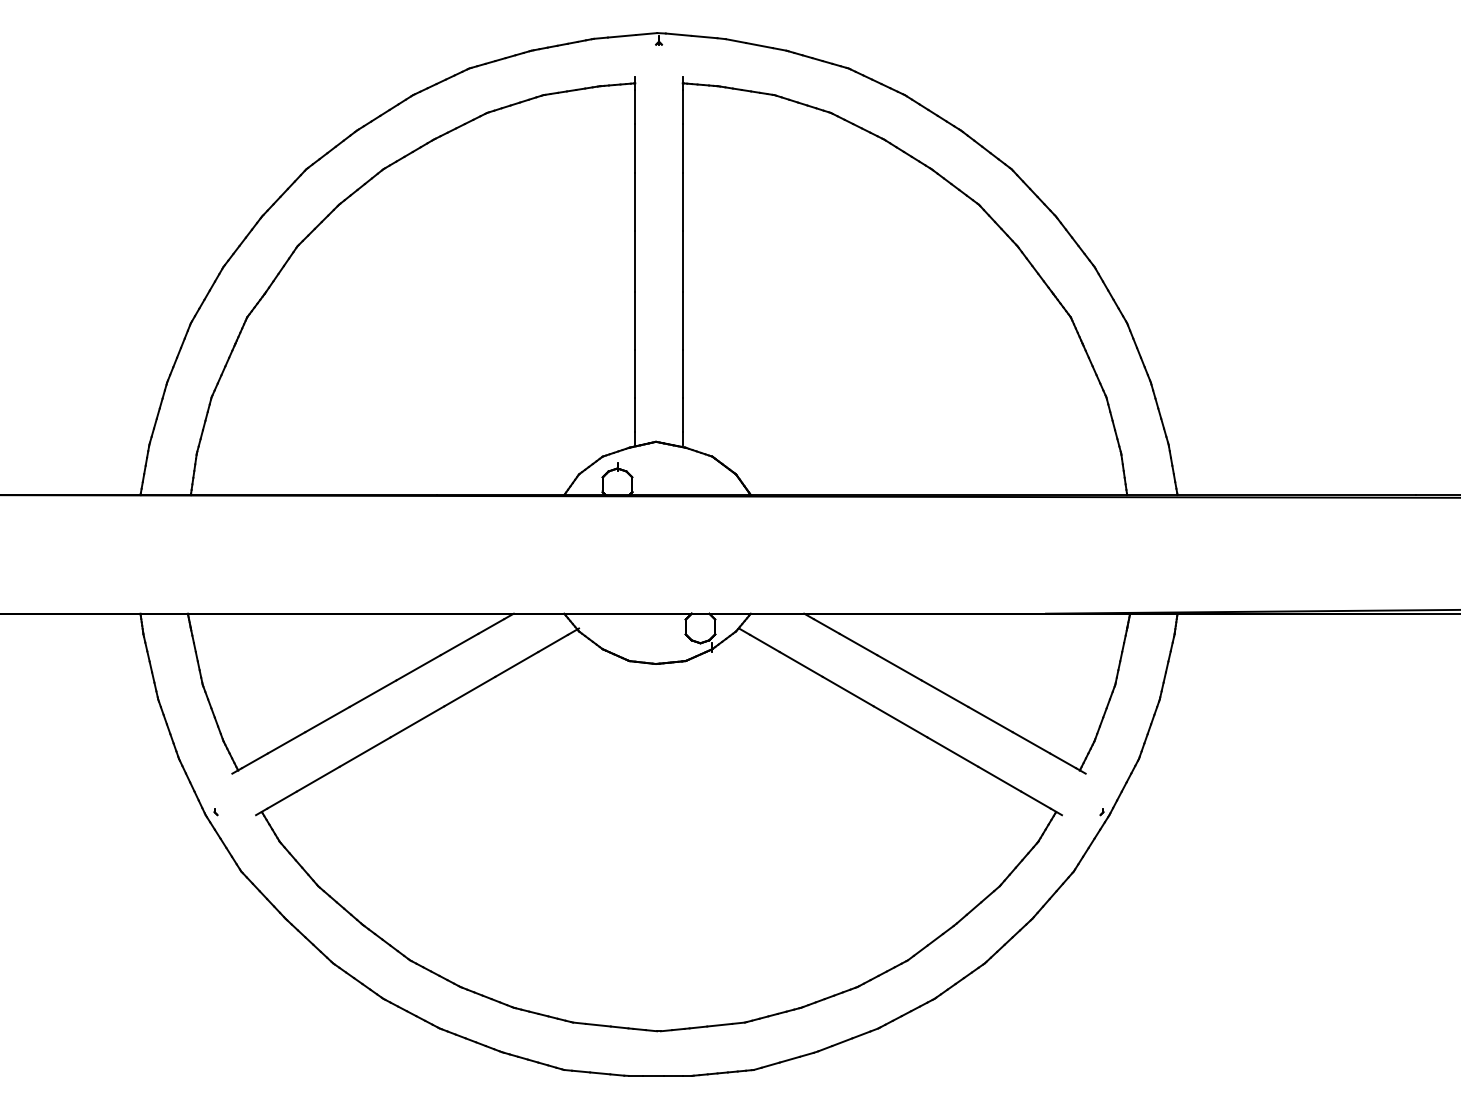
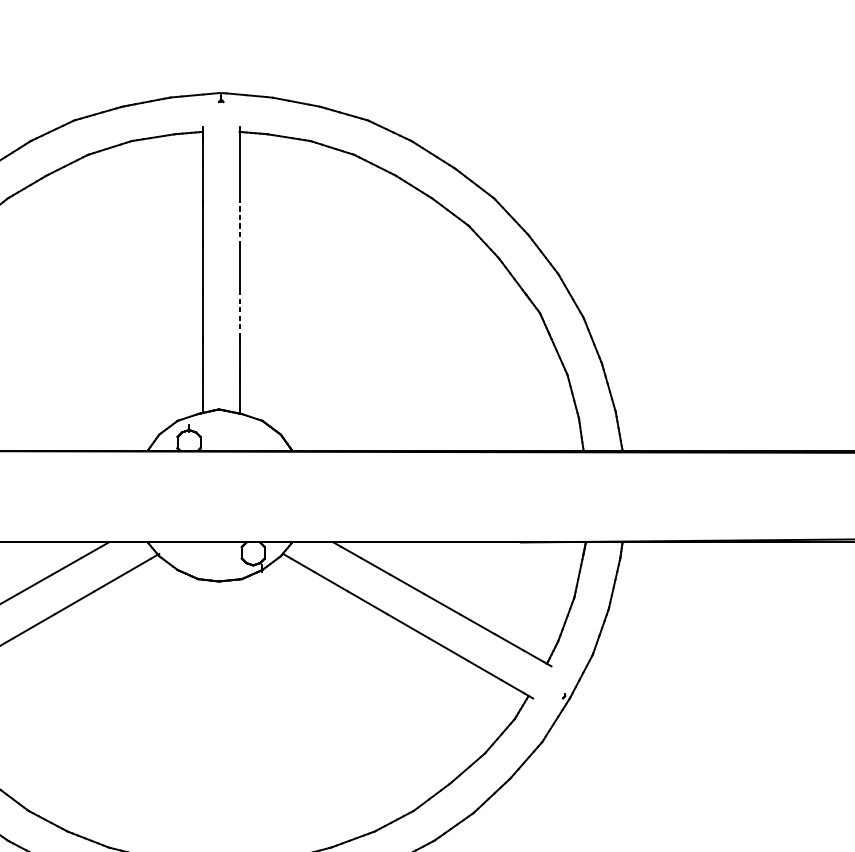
line: (682, 201) -> (239, 223), solid -> dashed
line: (682, 320) -> (239, 315), solid -> dashed

